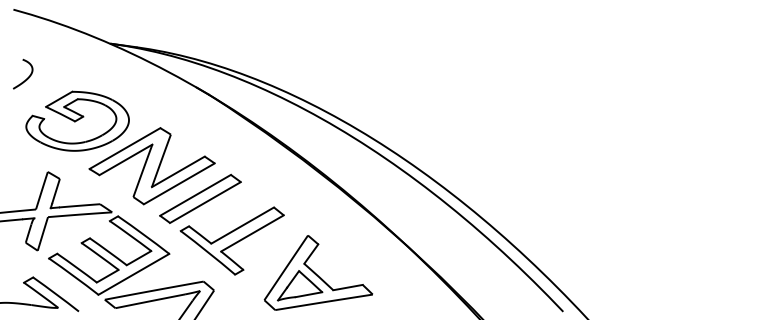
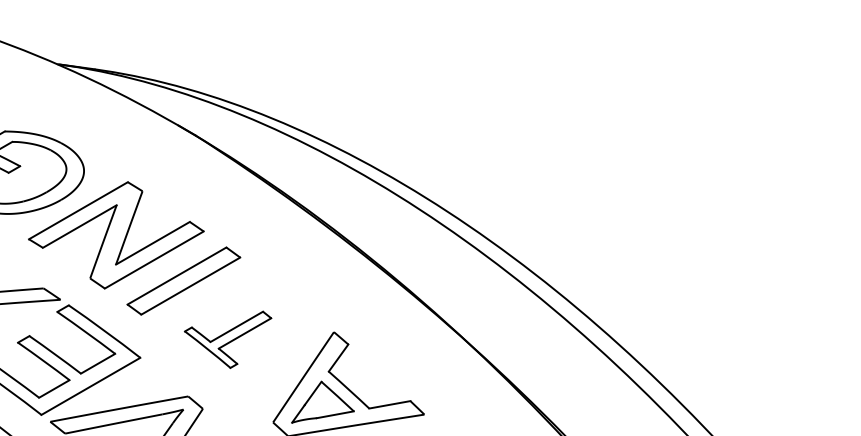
part: (231, 240) -> (227, 339), size x0.6

